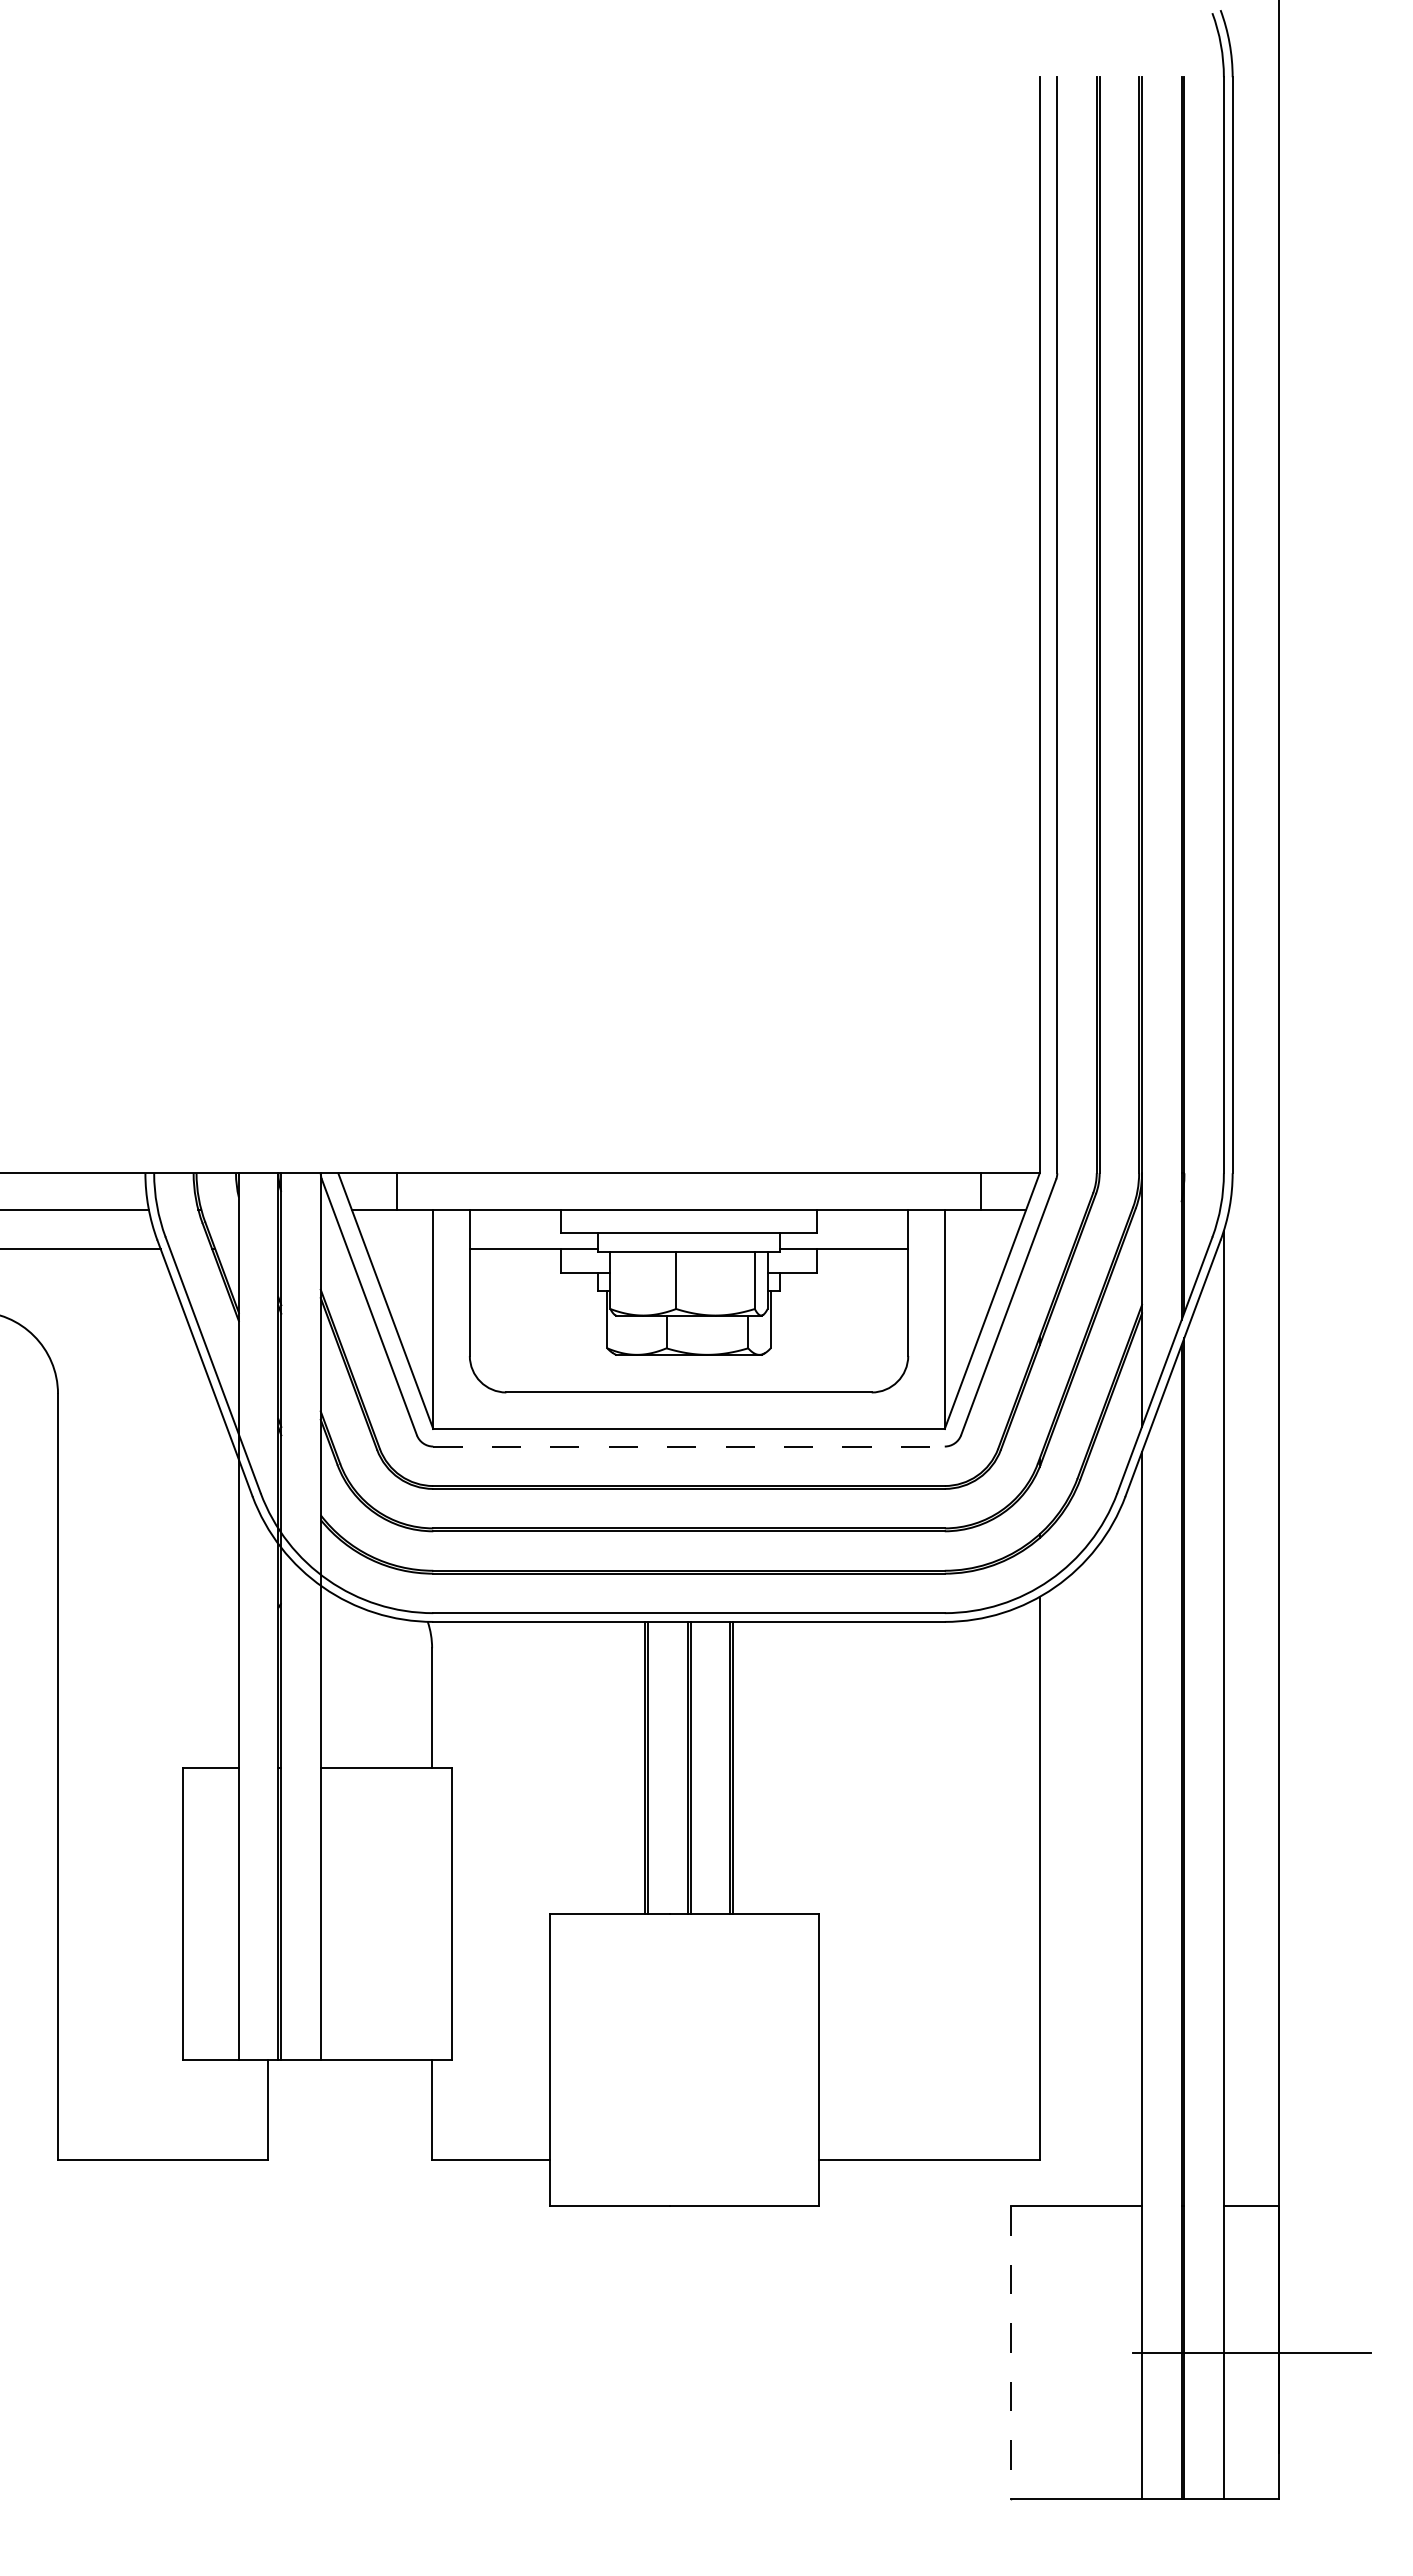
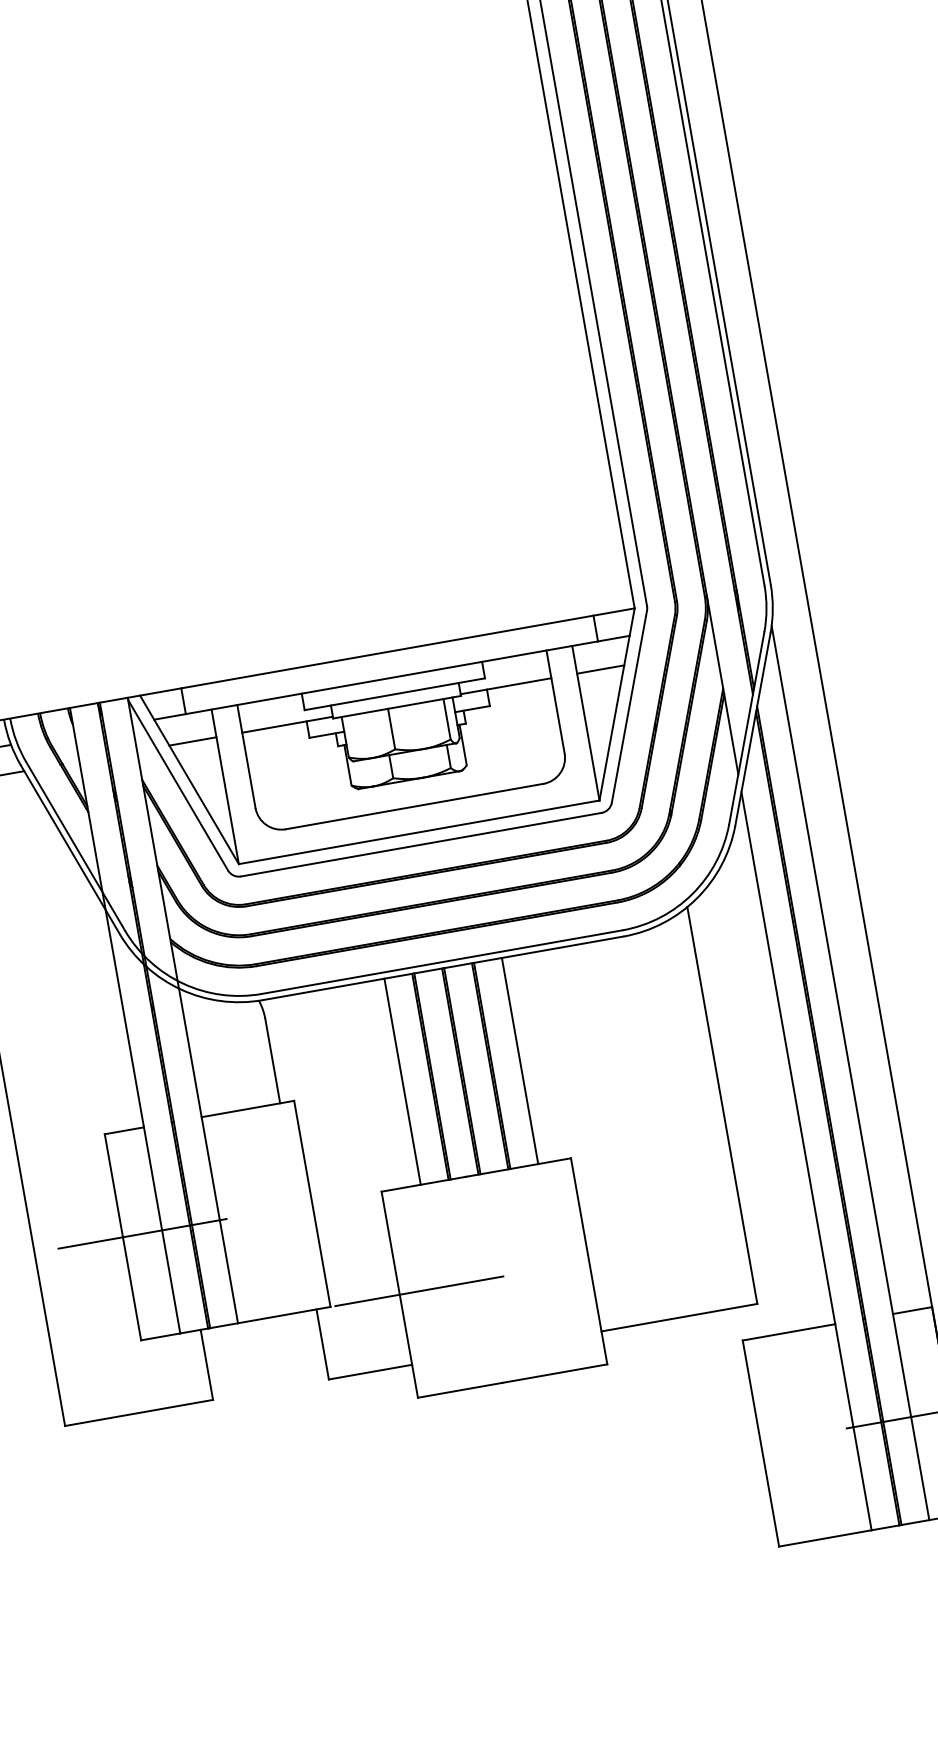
line: (399, 1249) -> (192, 741), added
line: (977, 1249) -> (600, 669), added
line: (689, 1446) -> (421, 844), dashed -> solid
line: (605, 1767) -> (402, 1081), added
line: (772, 1767) -> (520, 1060), added
line: (211, 1914) -> (142, 1234), added
line: (577, 2060) -> (419, 1291), added
line: (1010, 2353) -> (760, 1444), dashed -> solid

